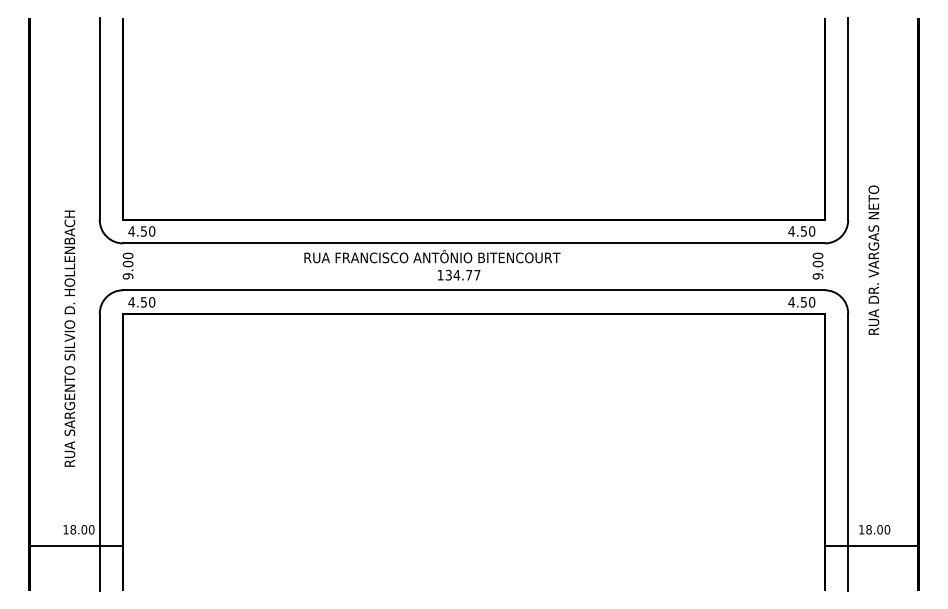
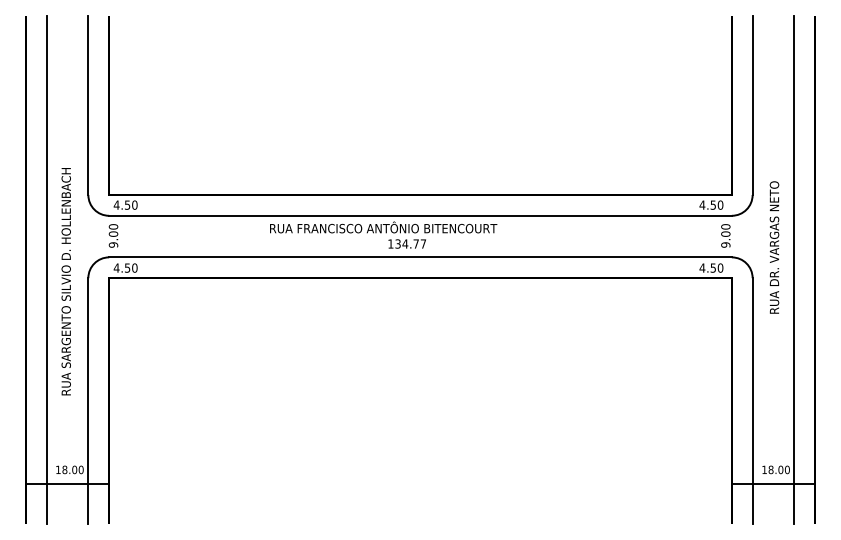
text: (873, 259) -> (774, 246), moved
line: (52, 304) -> (46, 270), added
line: (895, 304) -> (794, 270), added
text: (69, 338) -> (65, 281), moved

